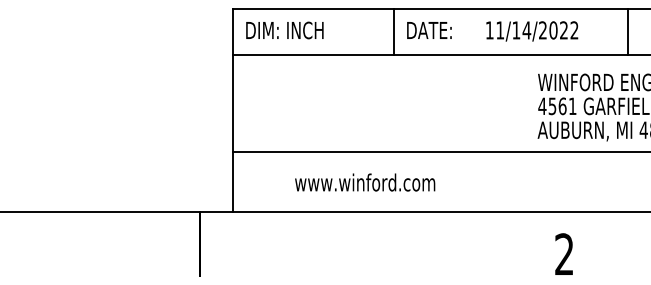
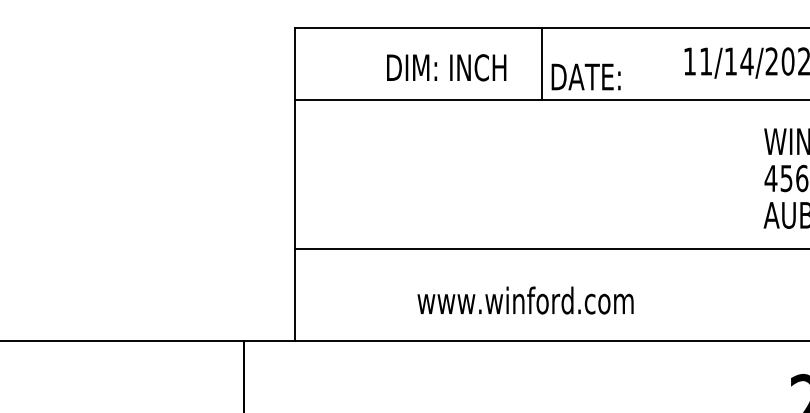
text: (284, 30) -> (446, 67), moved
text: (429, 30) -> (586, 77), moved
text: (365, 182) -> (526, 300), moved

